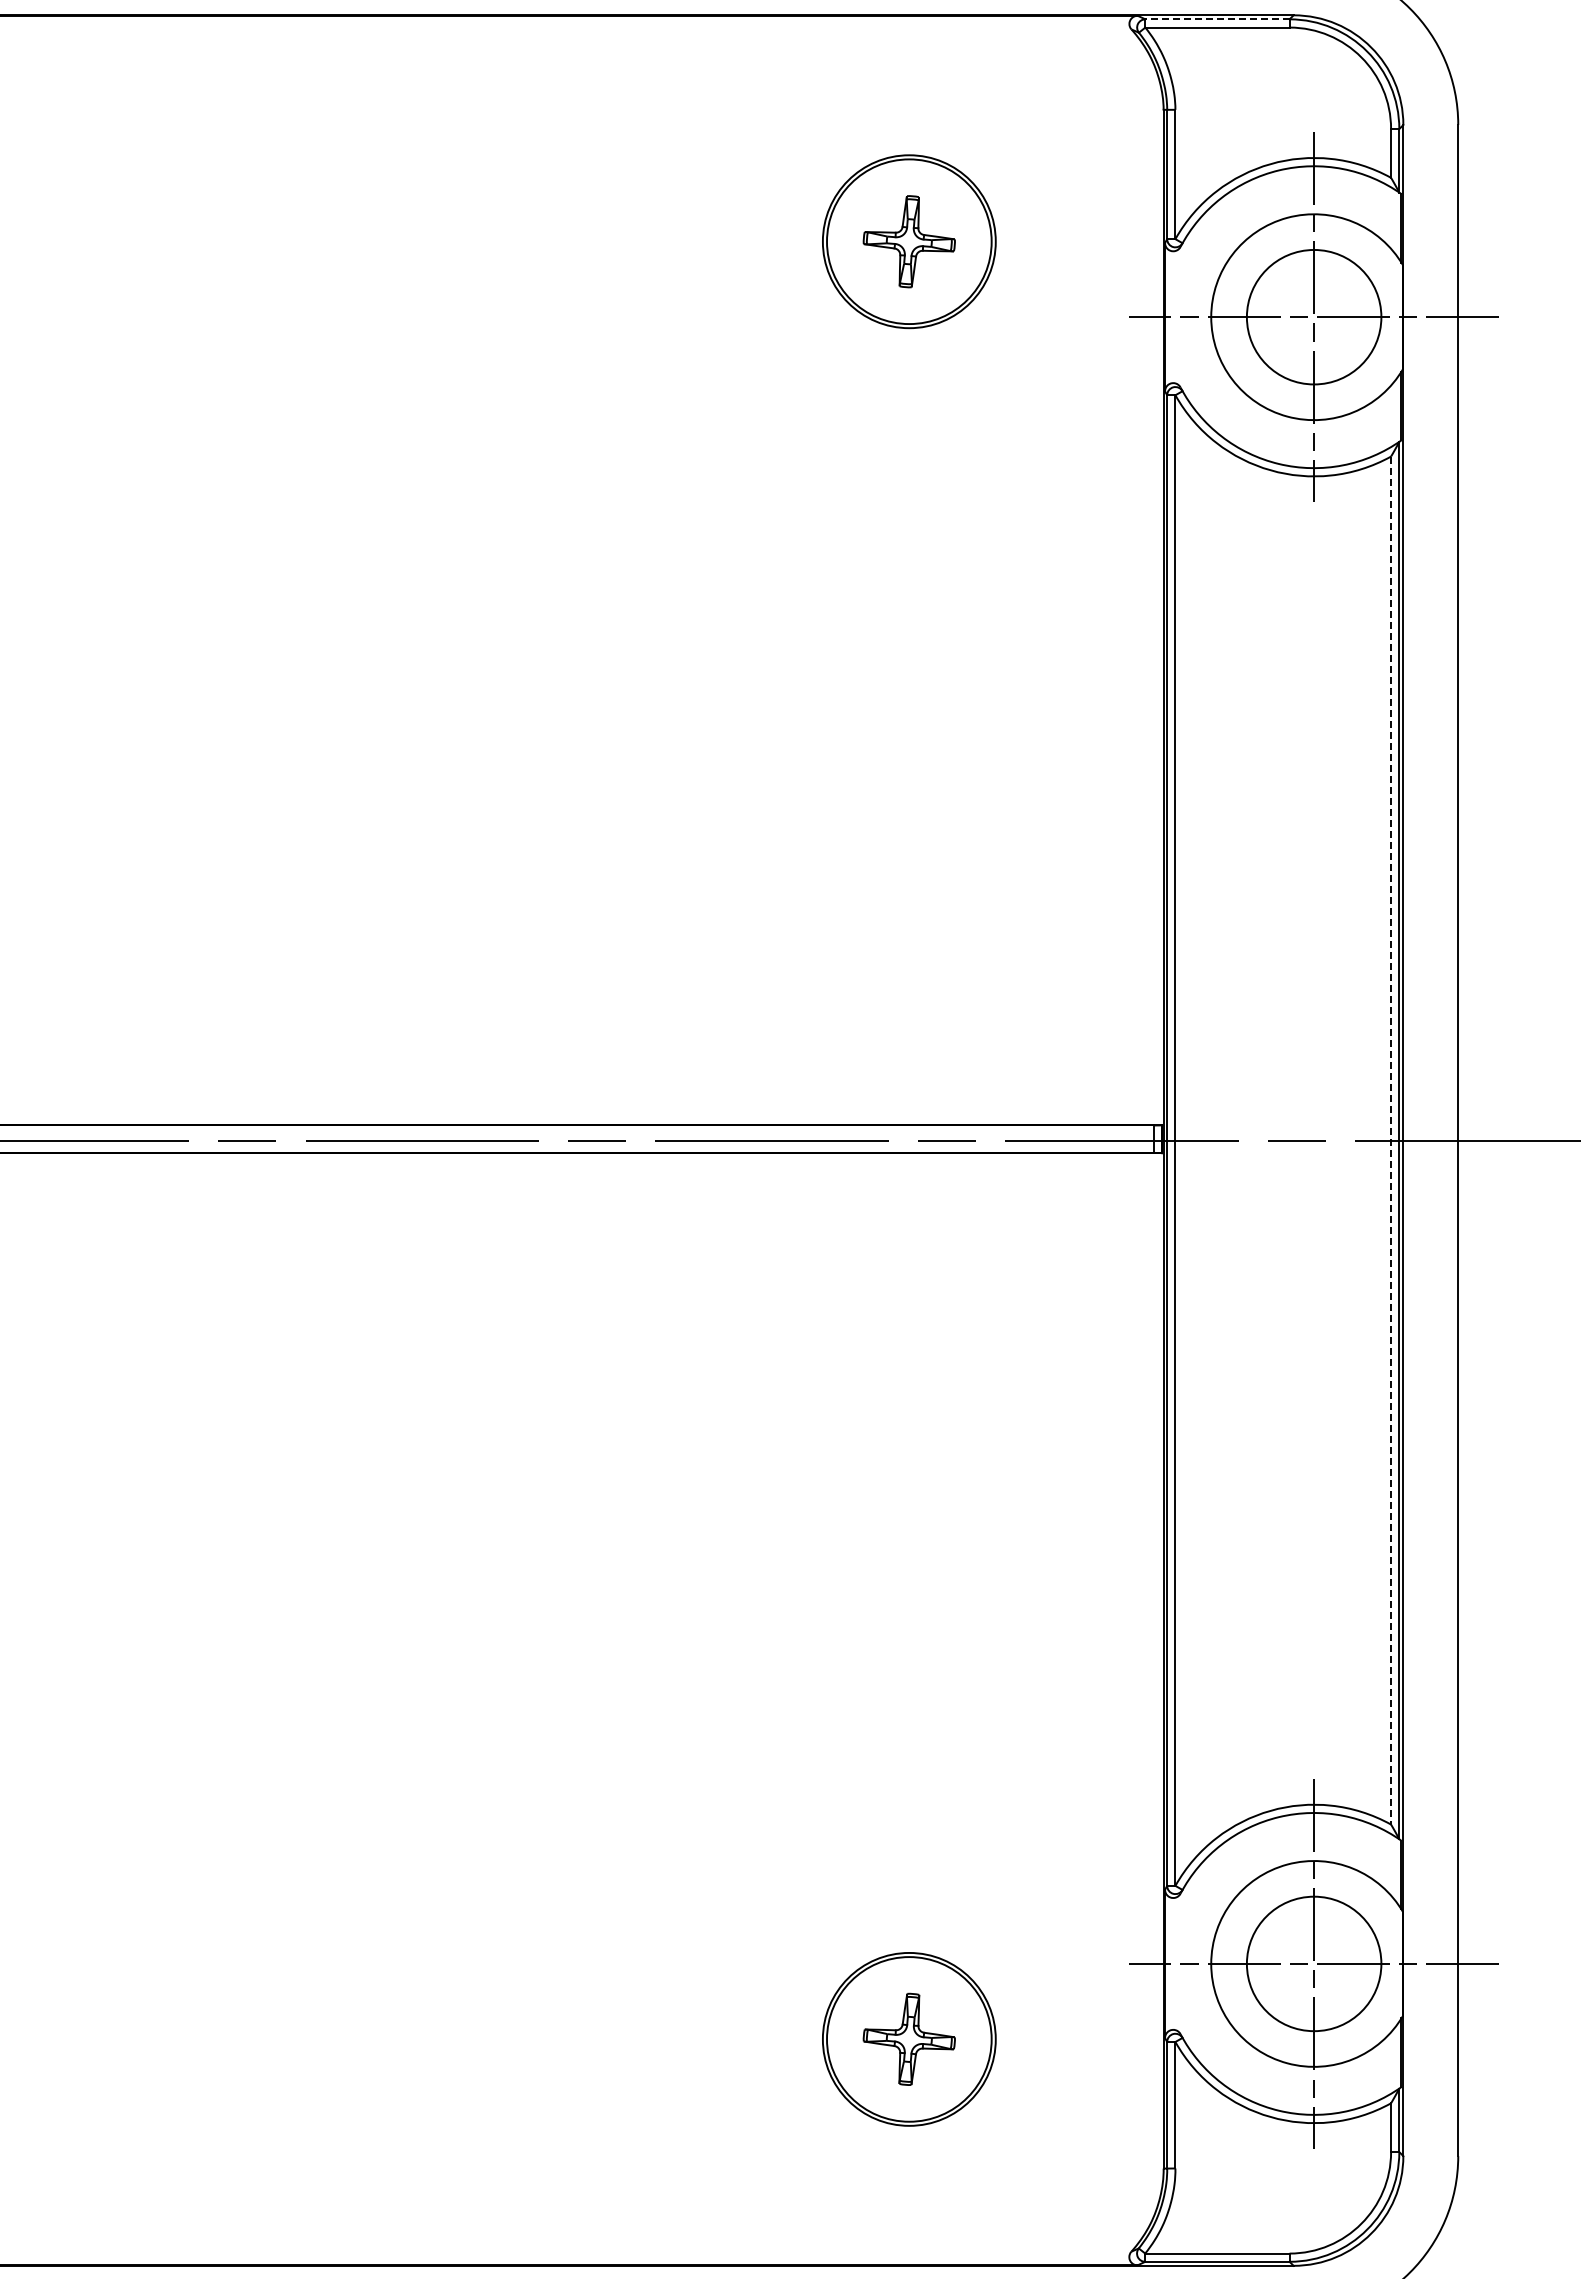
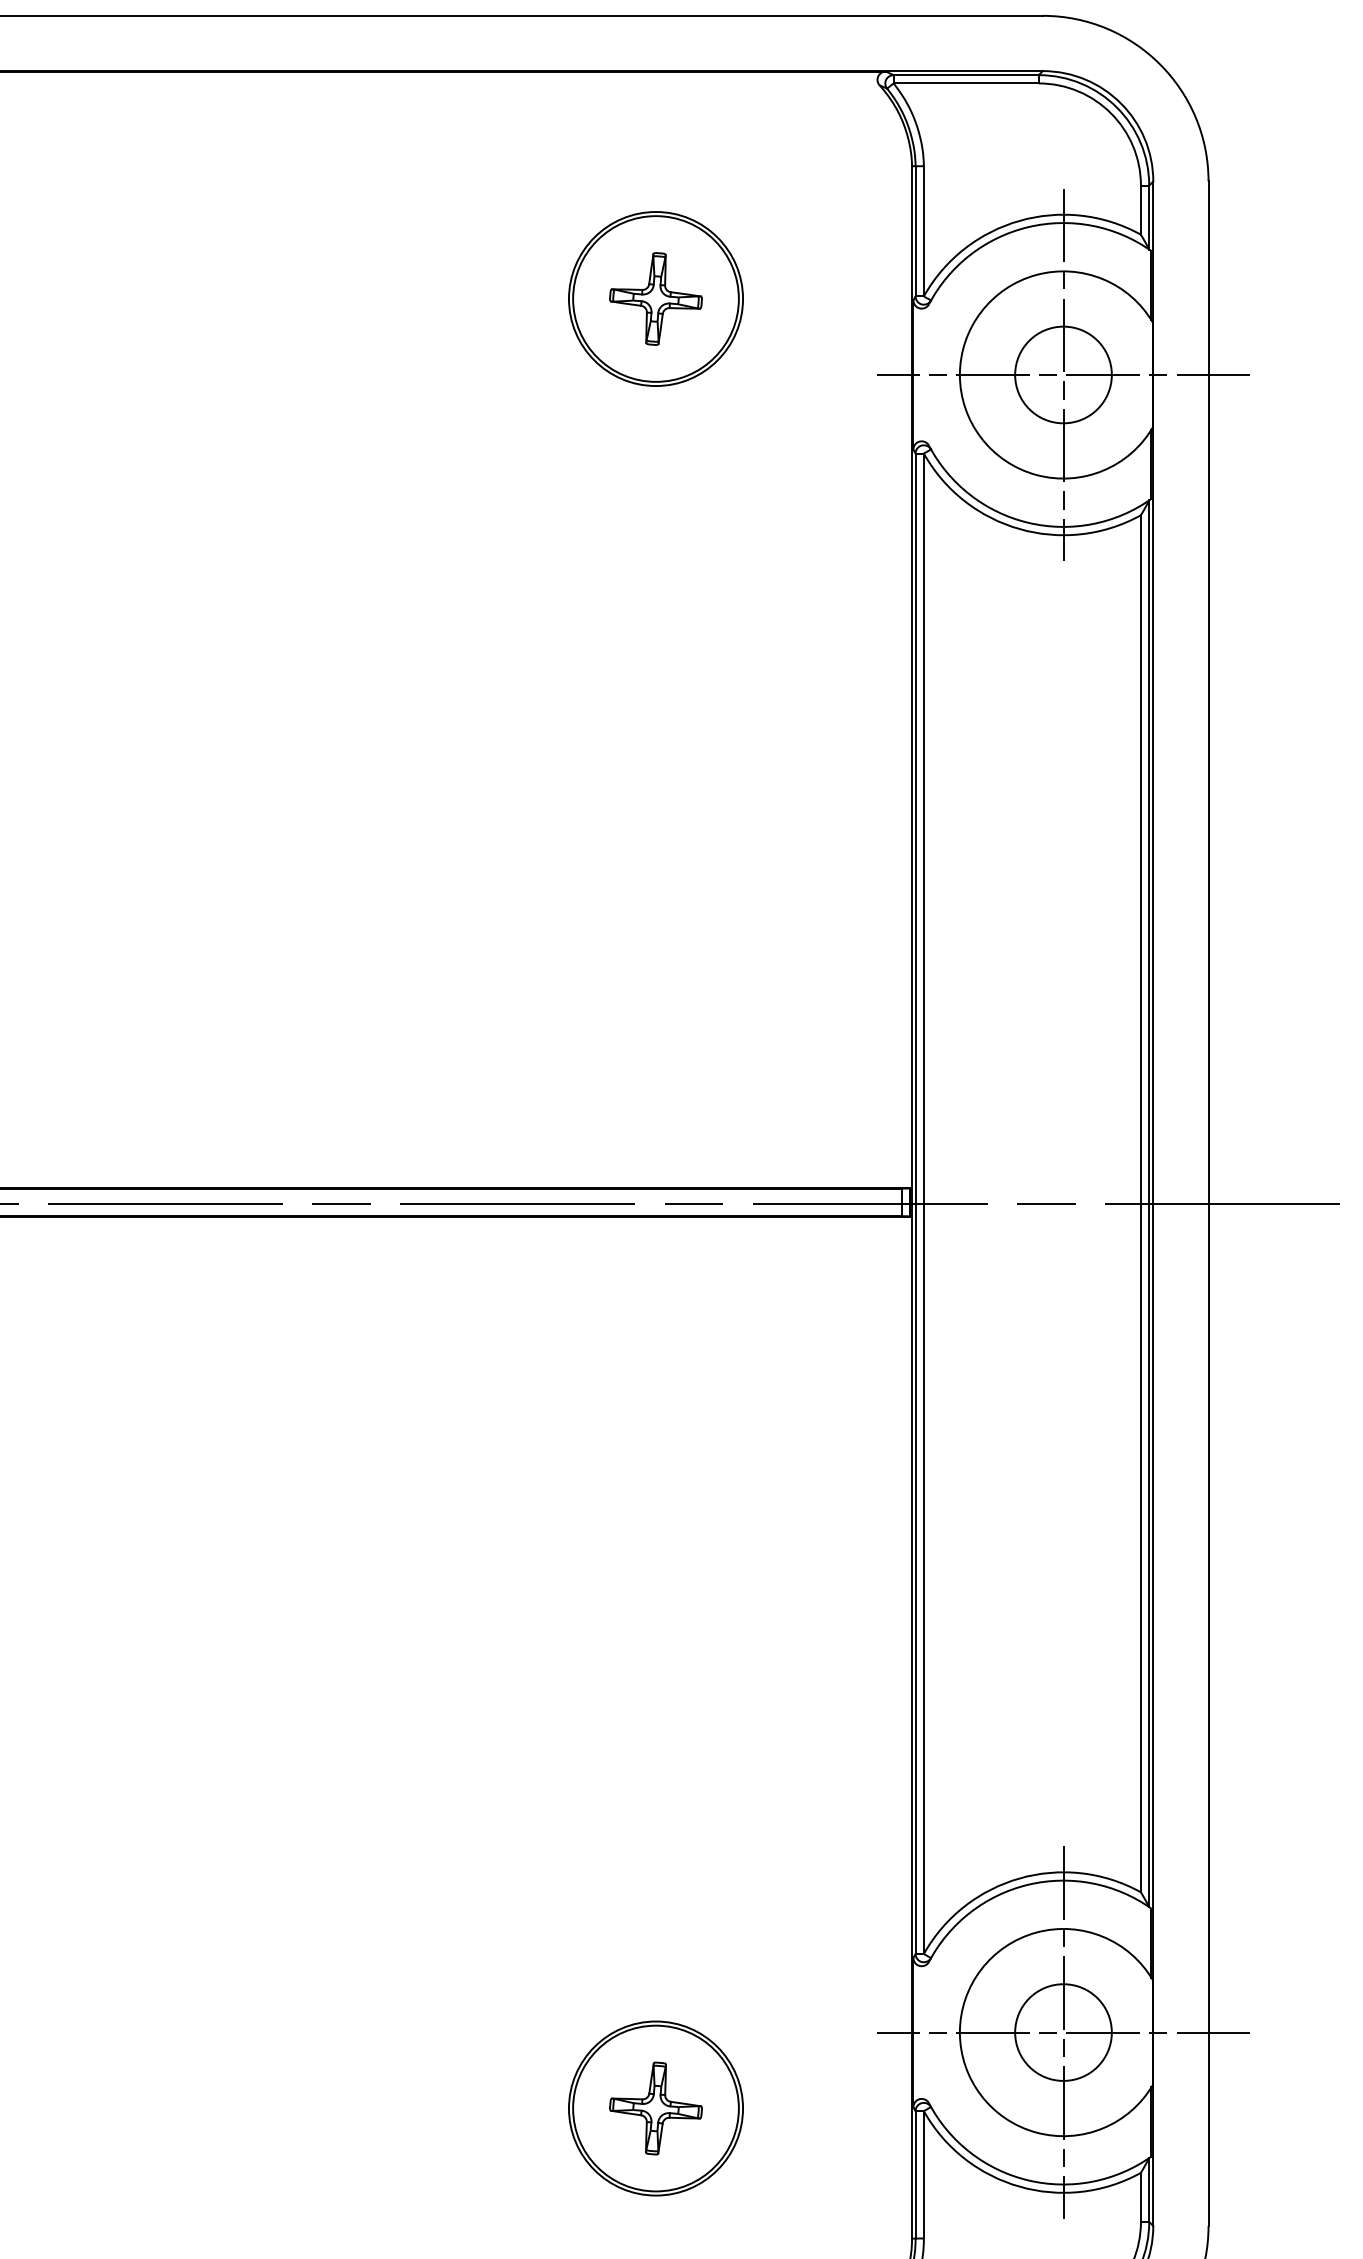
line: (1216, 19) -> (965, 75), dashed -> solid
circle: (1314, 317) -> (1063, 375), size x0.71
line: (1391, 1141) -> (1141, 1204), dashed -> solid
circle: (1314, 1963) -> (1063, 2032), size x0.71

